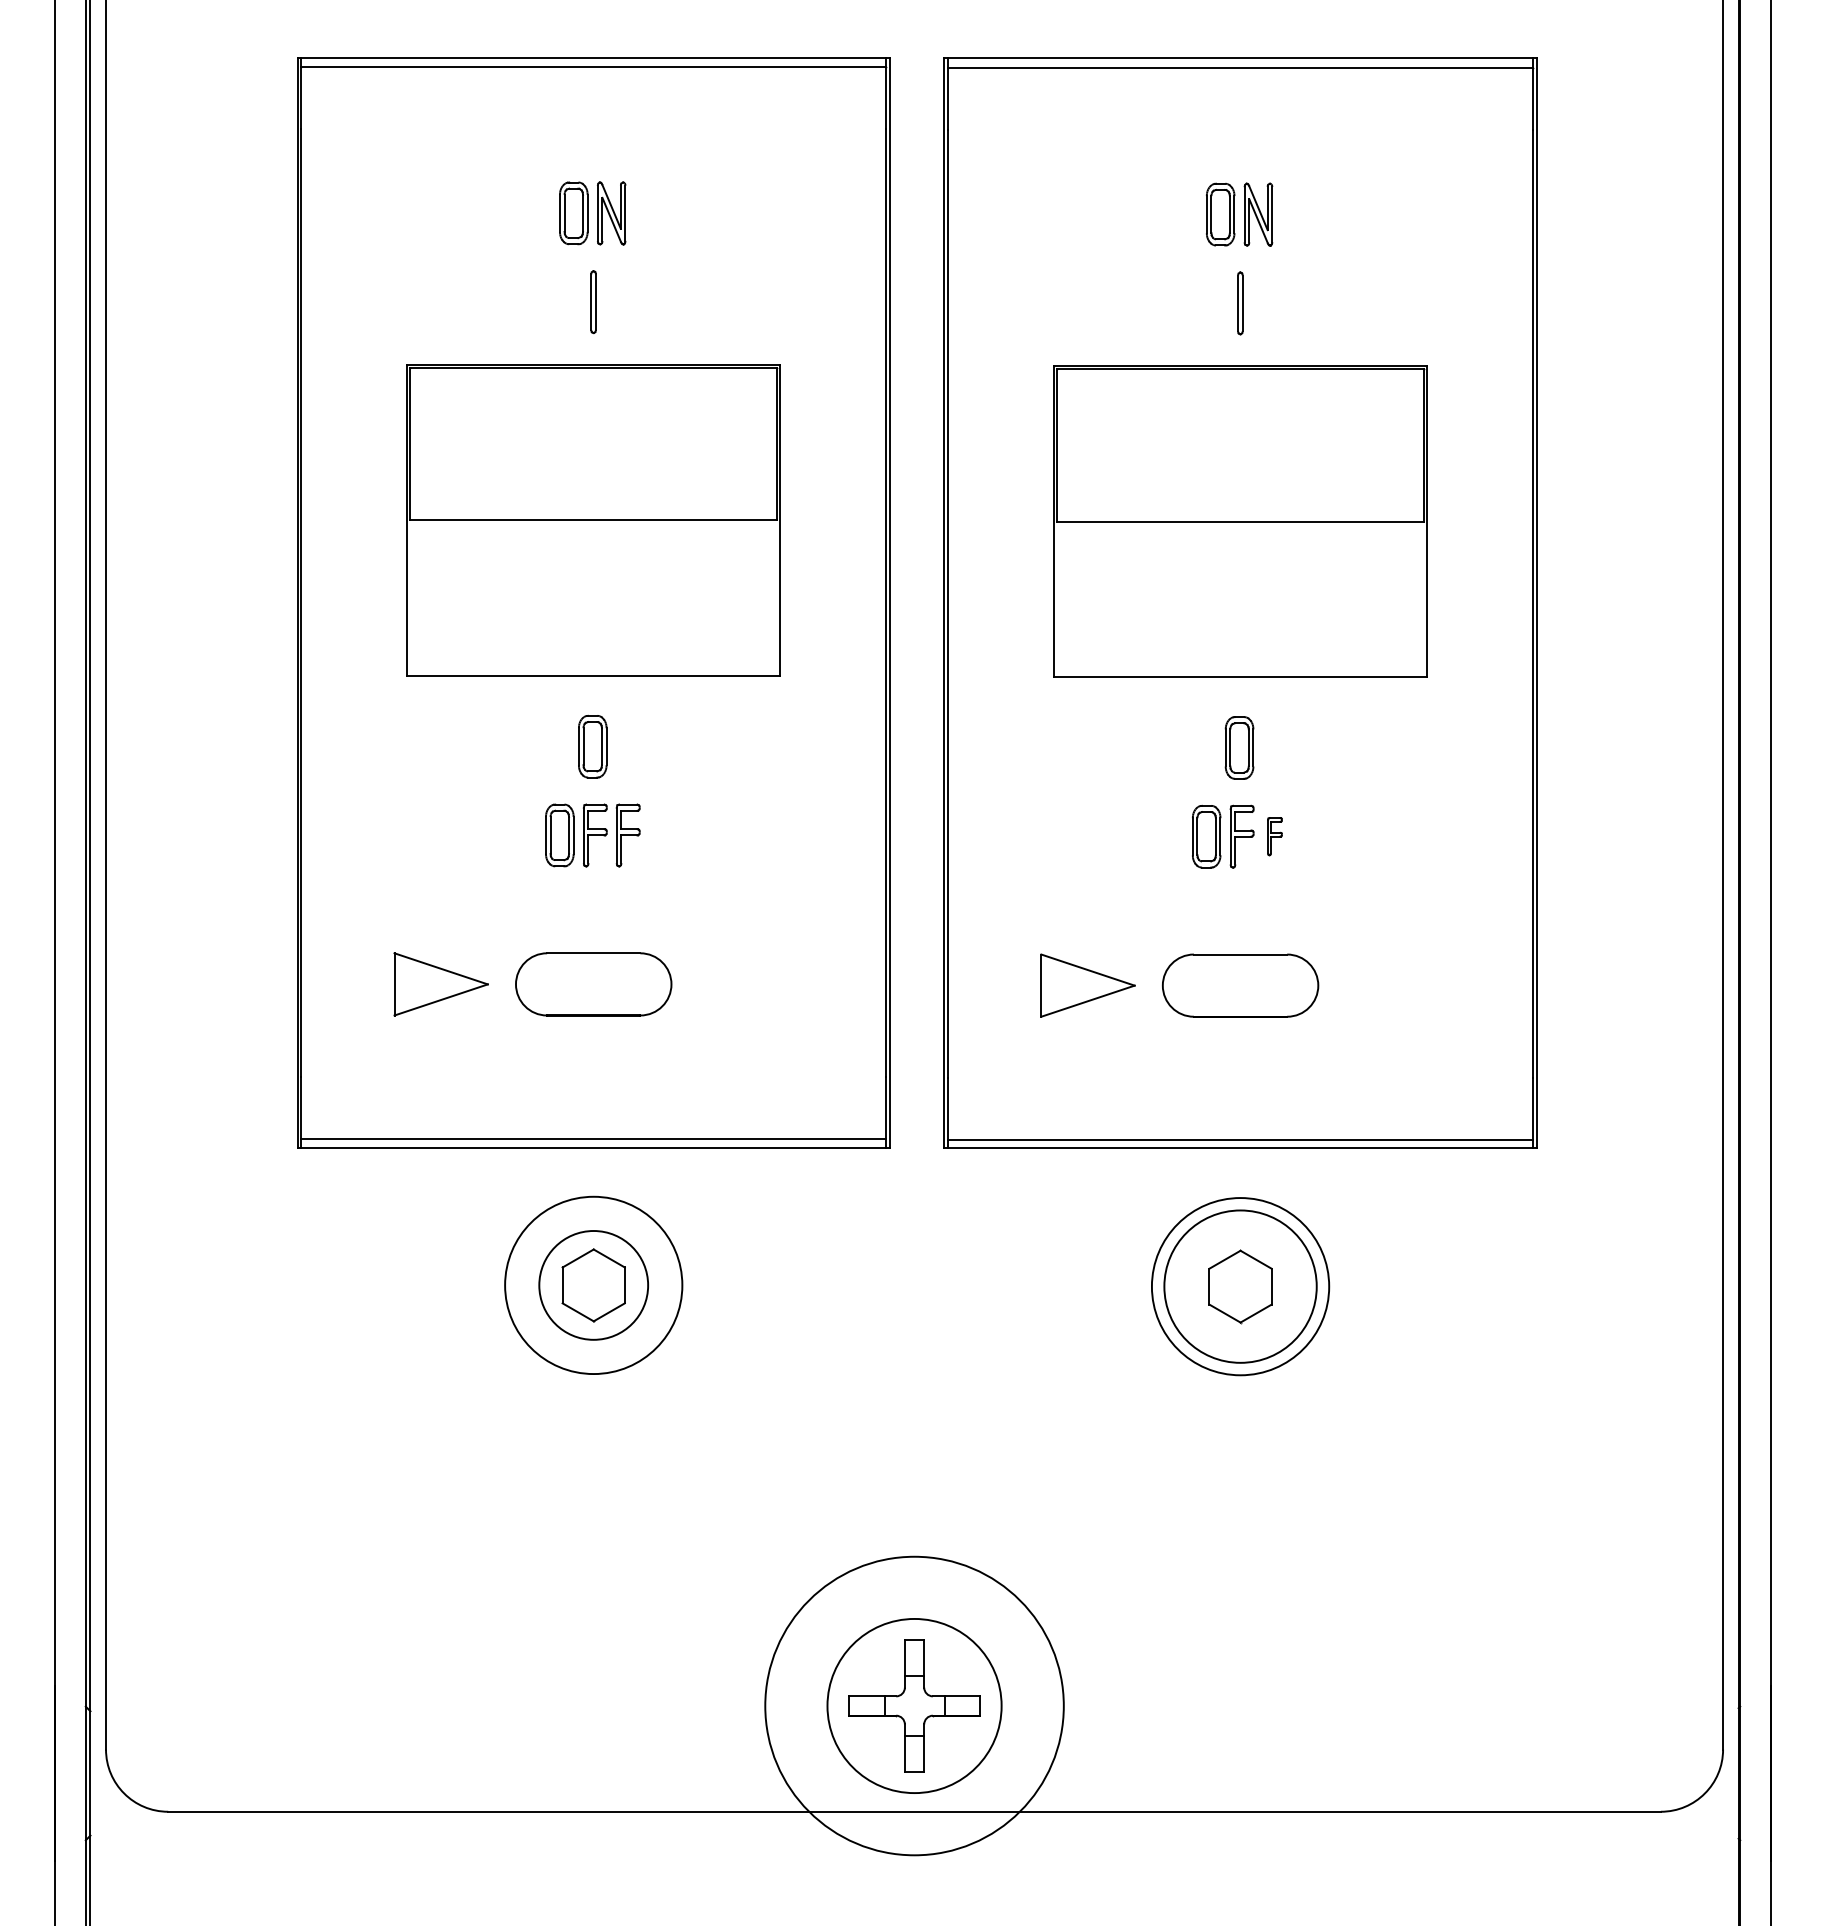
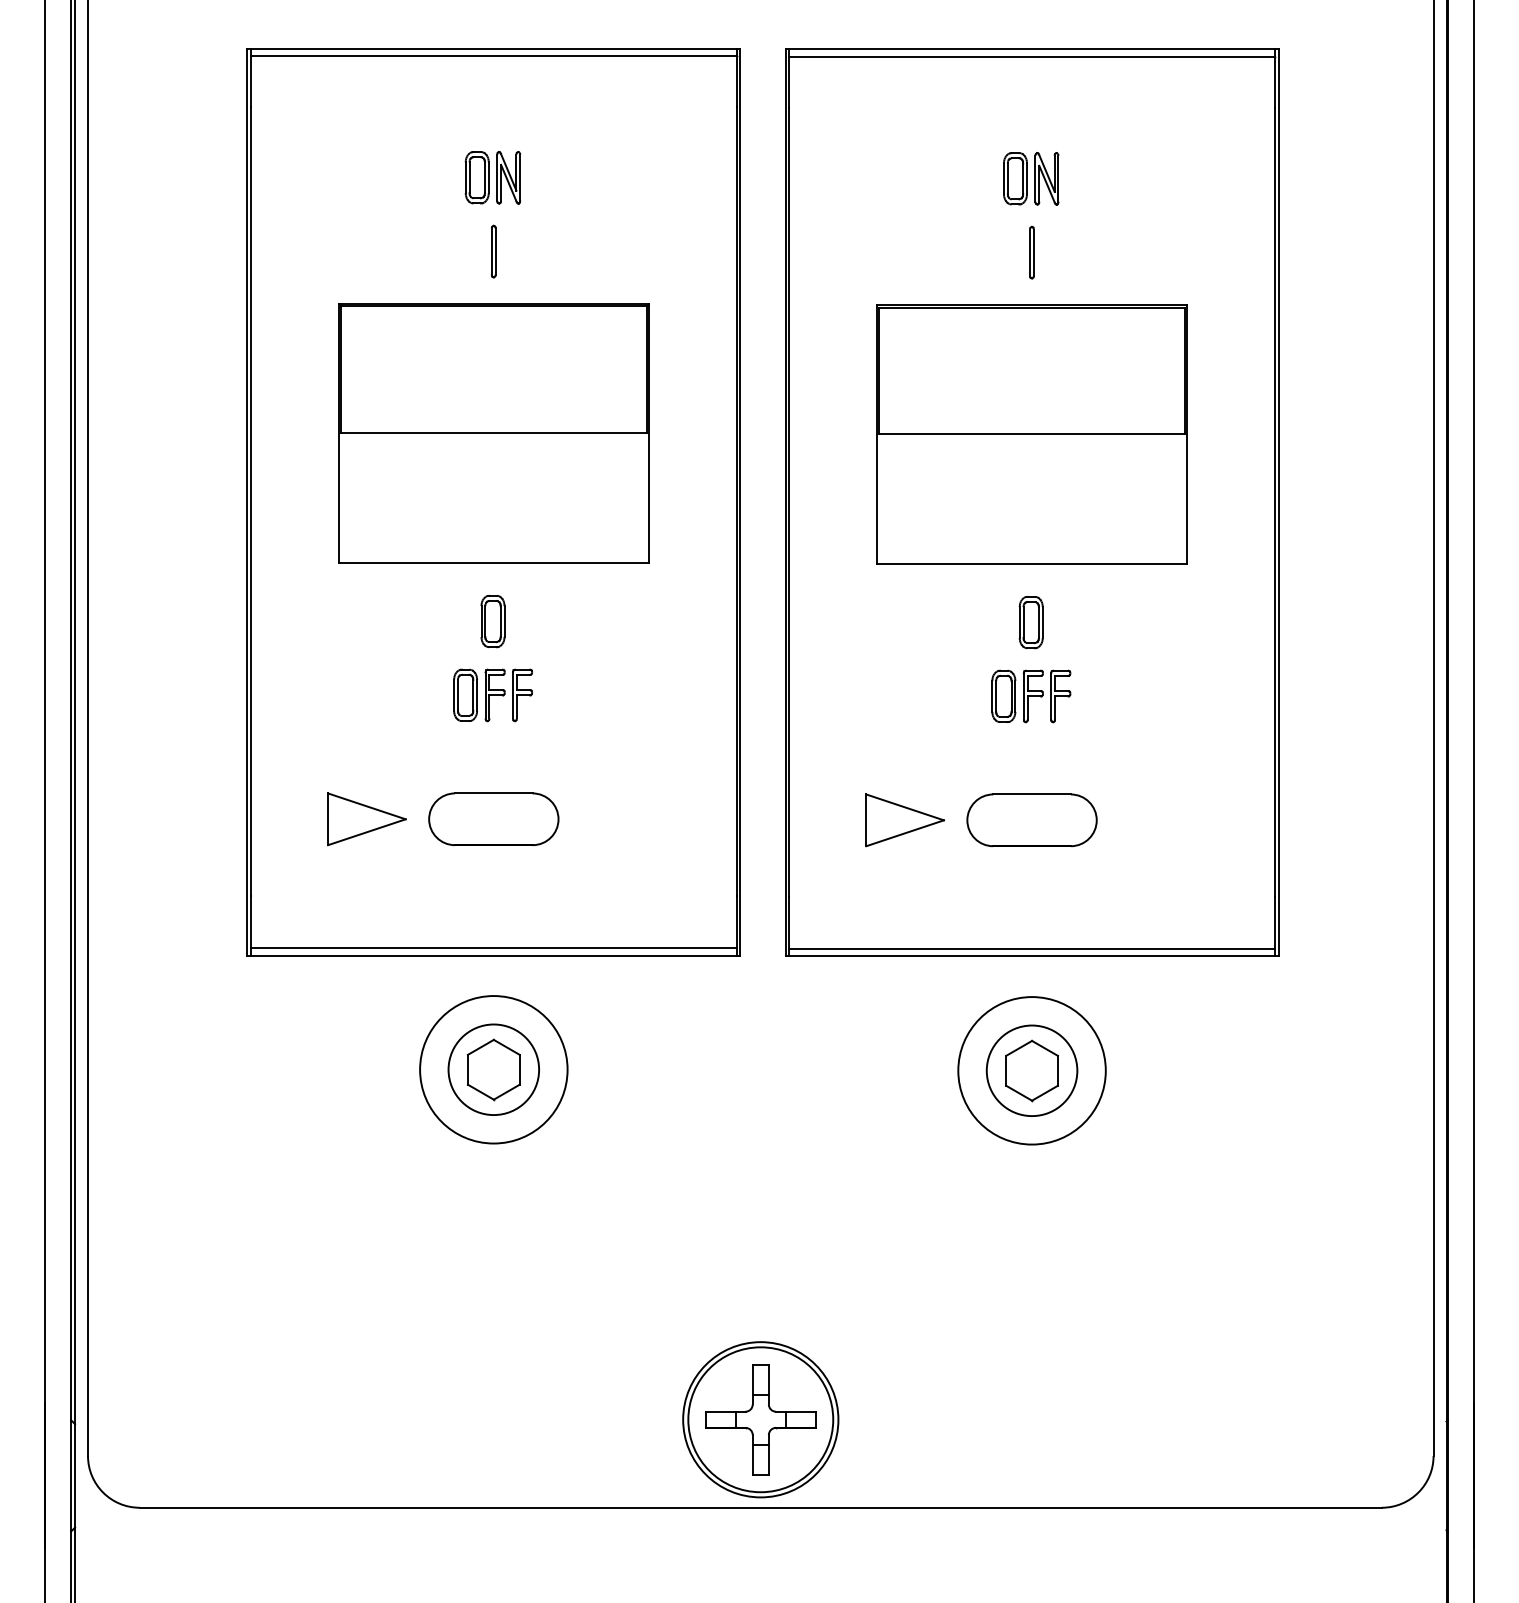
part: (1274, 836) -> (1060, 696), size x1.67
circle: (1240, 1286) -> (1032, 1070), size x0.71
circle: (914, 1705) -> (760, 1419), size x0.62

